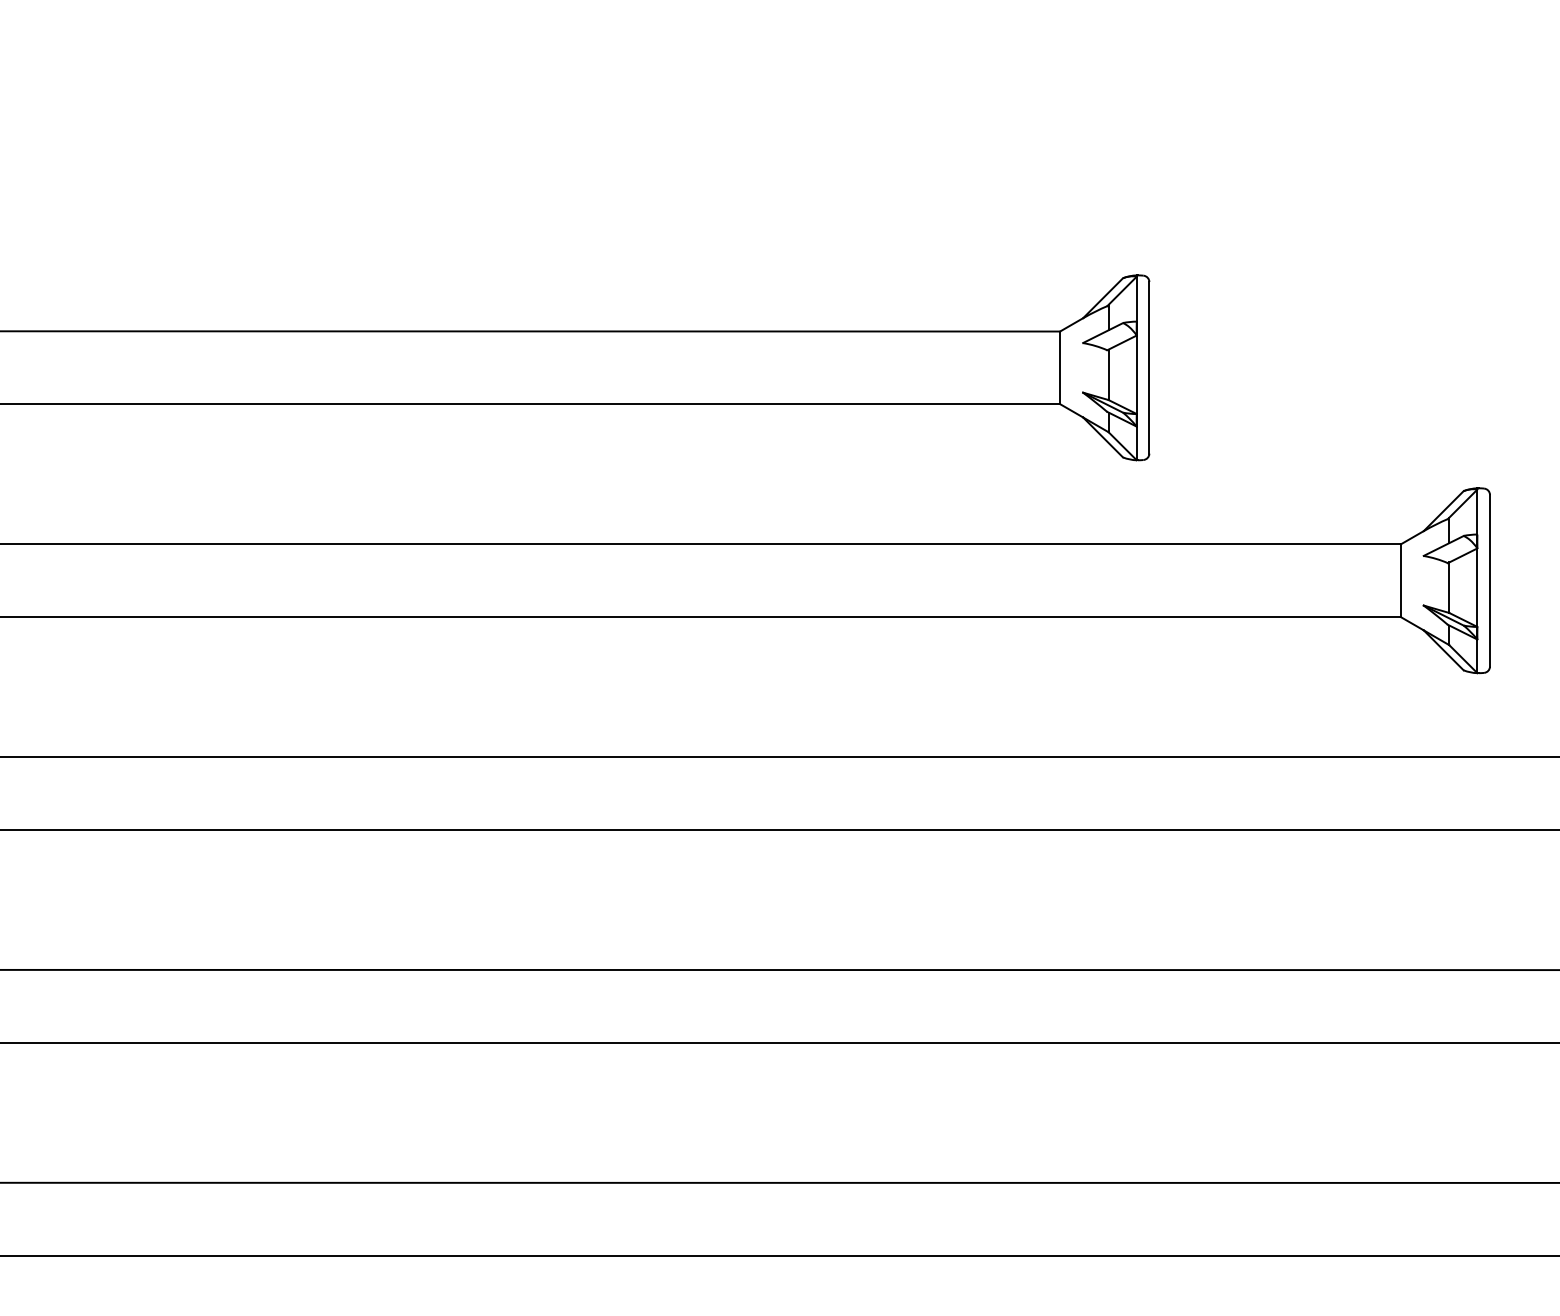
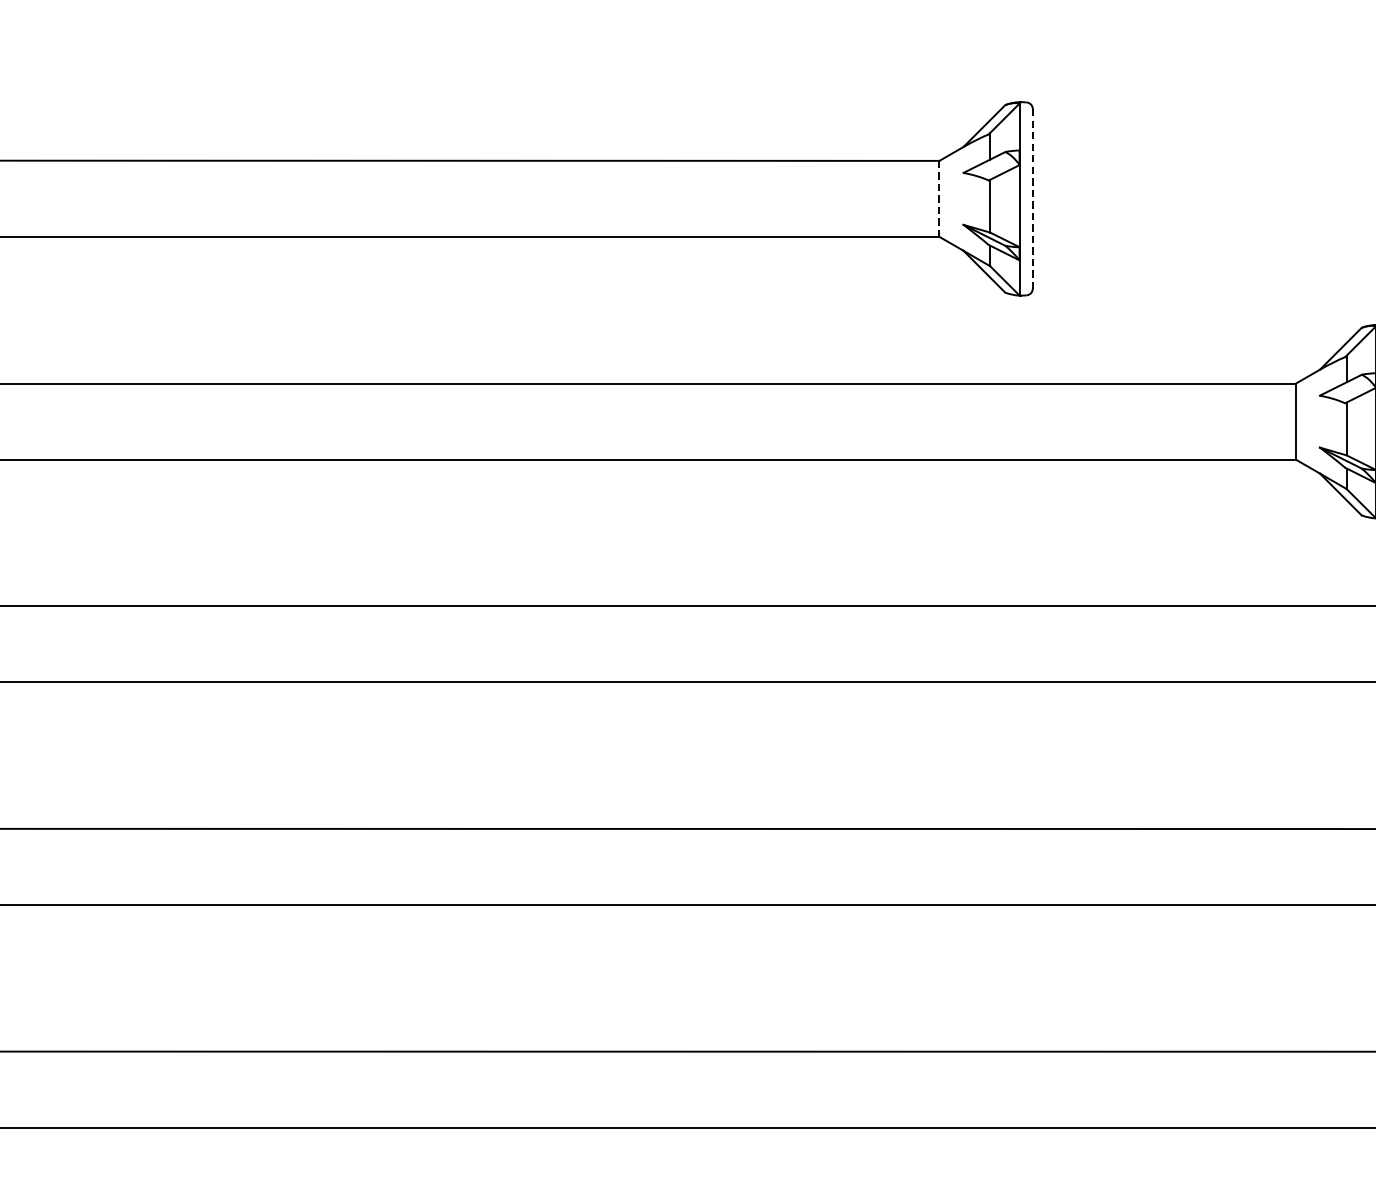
line: (1149, 367) -> (1032, 198), solid -> dashed
line: (1060, 368) -> (939, 199), solid -> dashed

